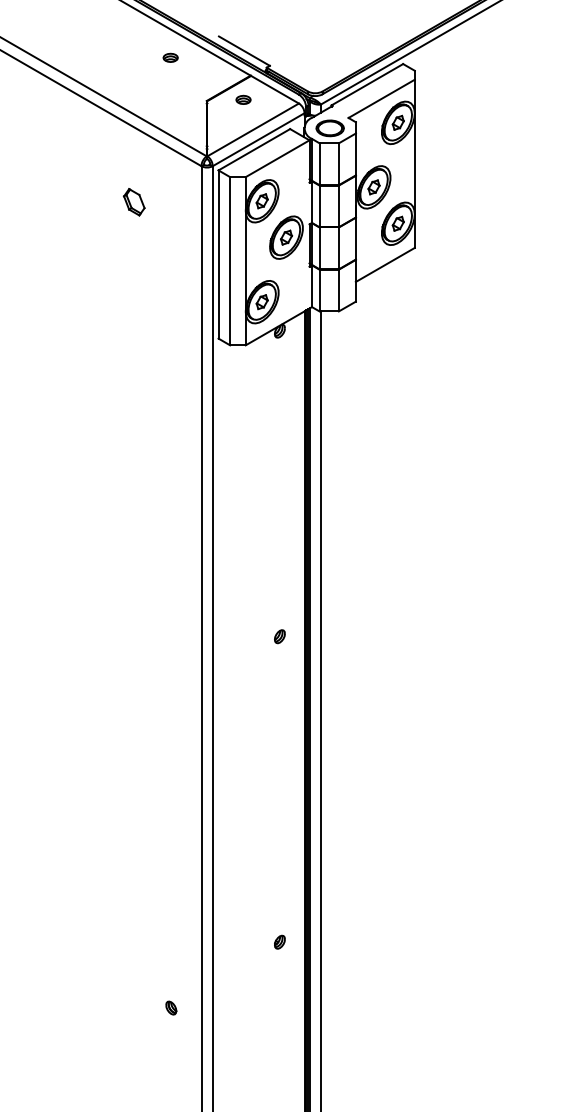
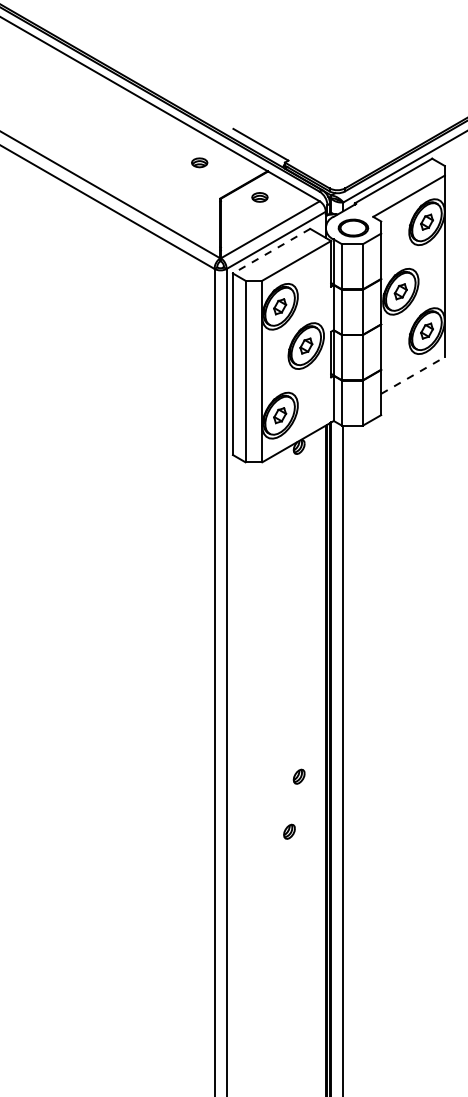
part: (170, 57) -> (199, 162), moved
line: (253, 150) -> (270, 251), solid -> dashed
part: (133, 202) -> (141, 308), removed
line: (385, 264) -> (413, 375), solid -> dashed
part: (270, 687) -> (289, 831), added

